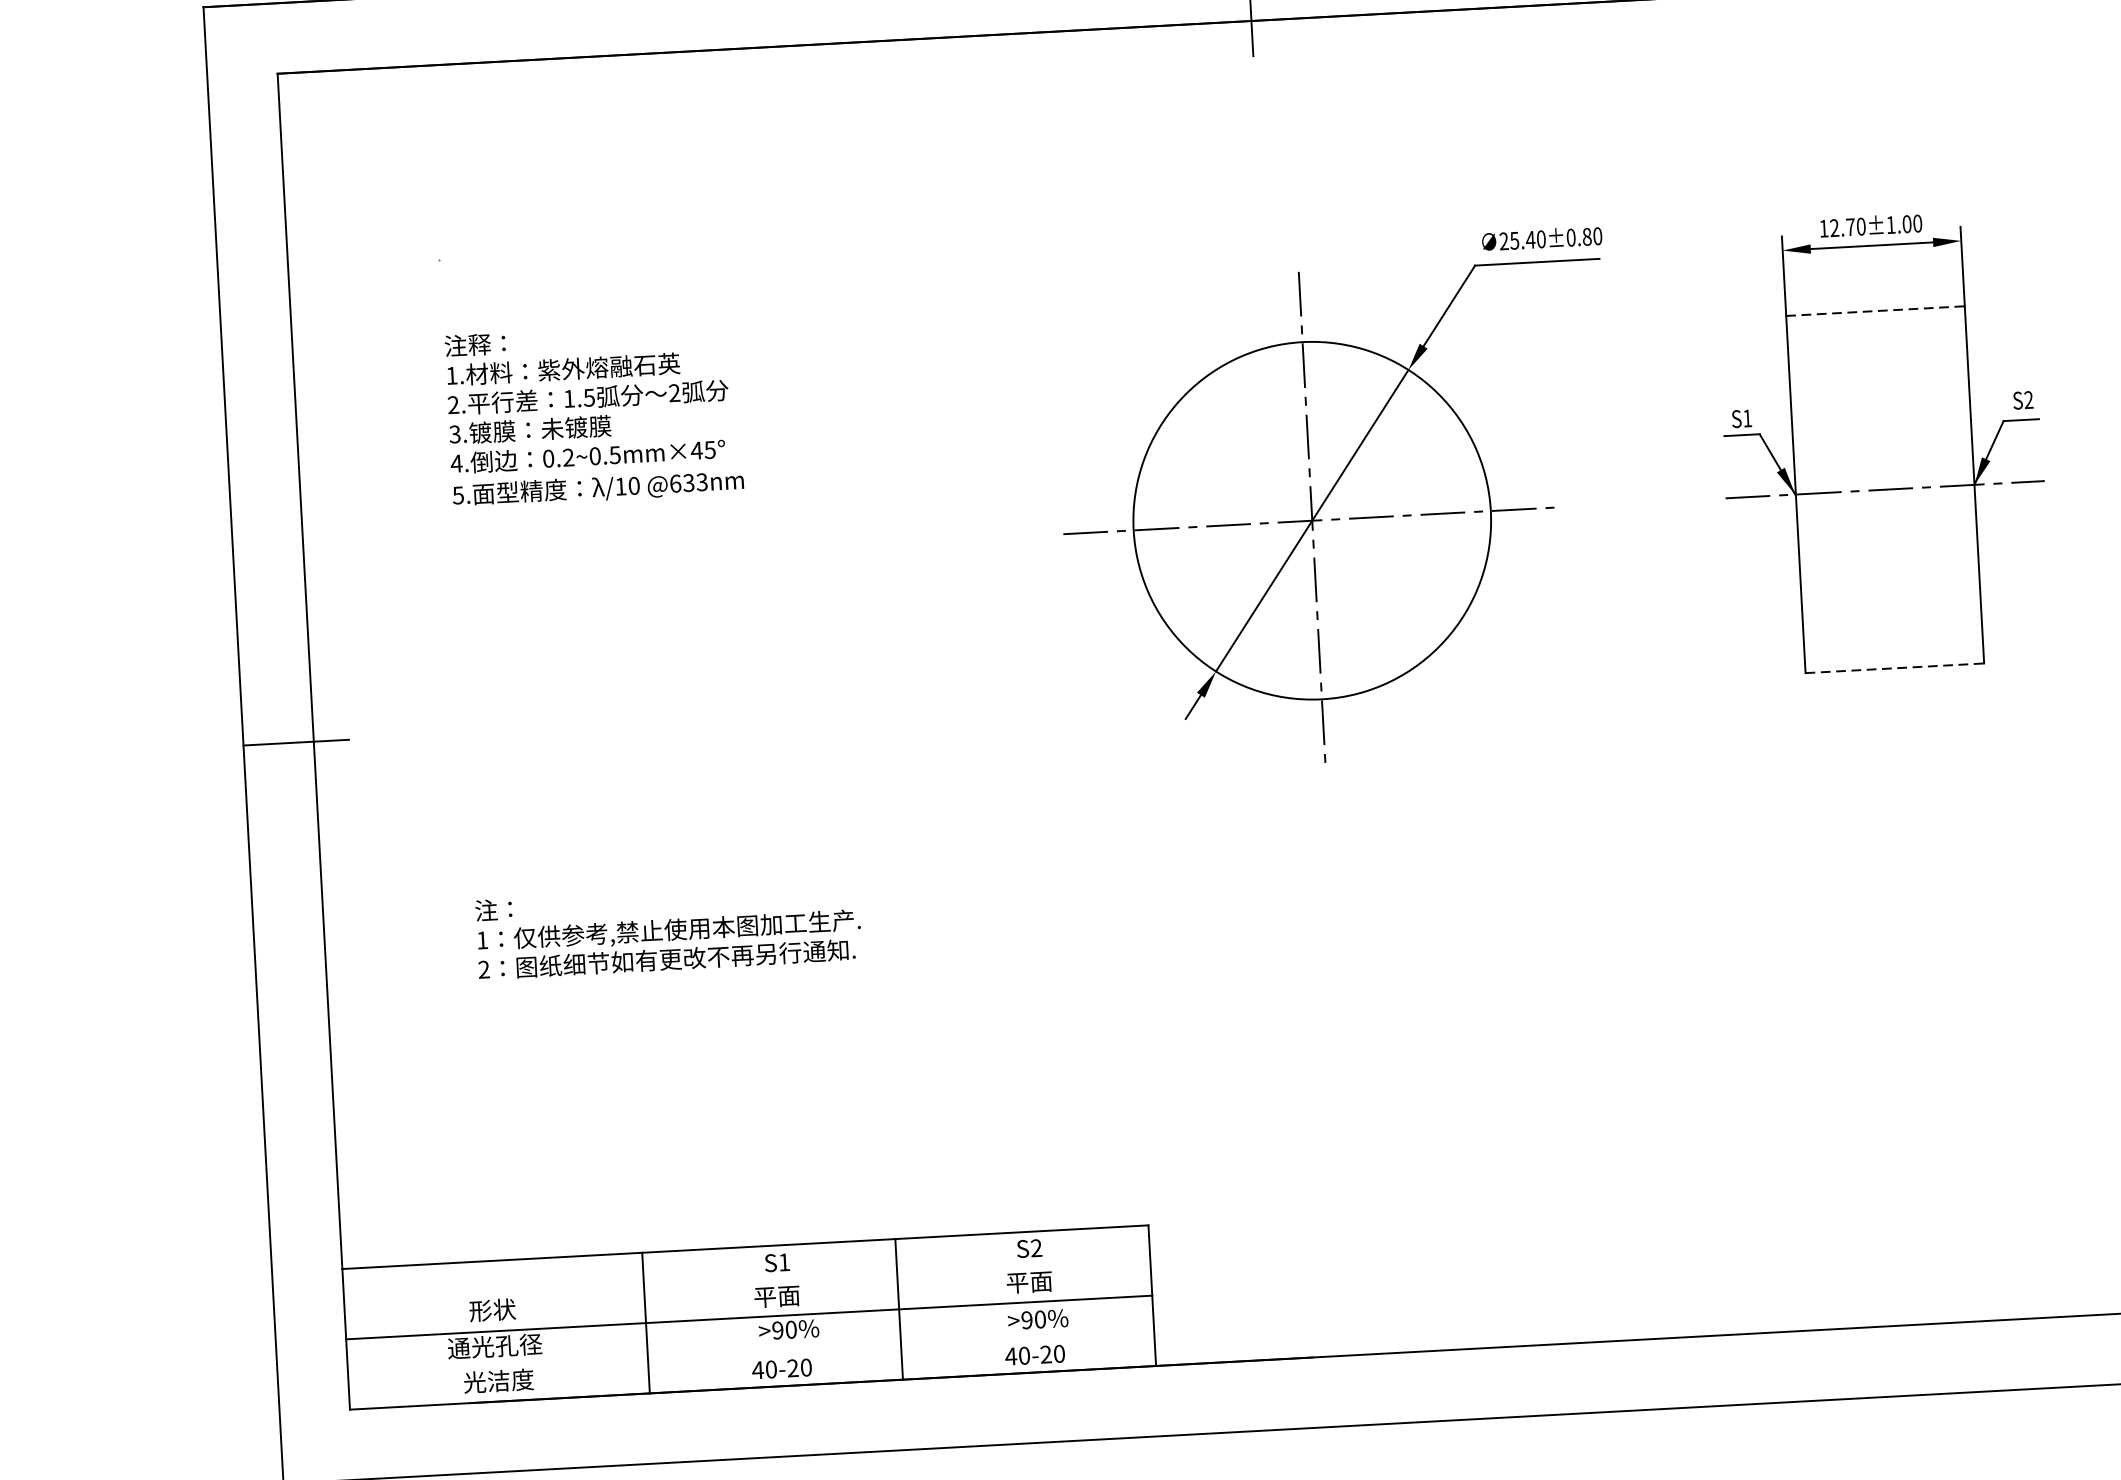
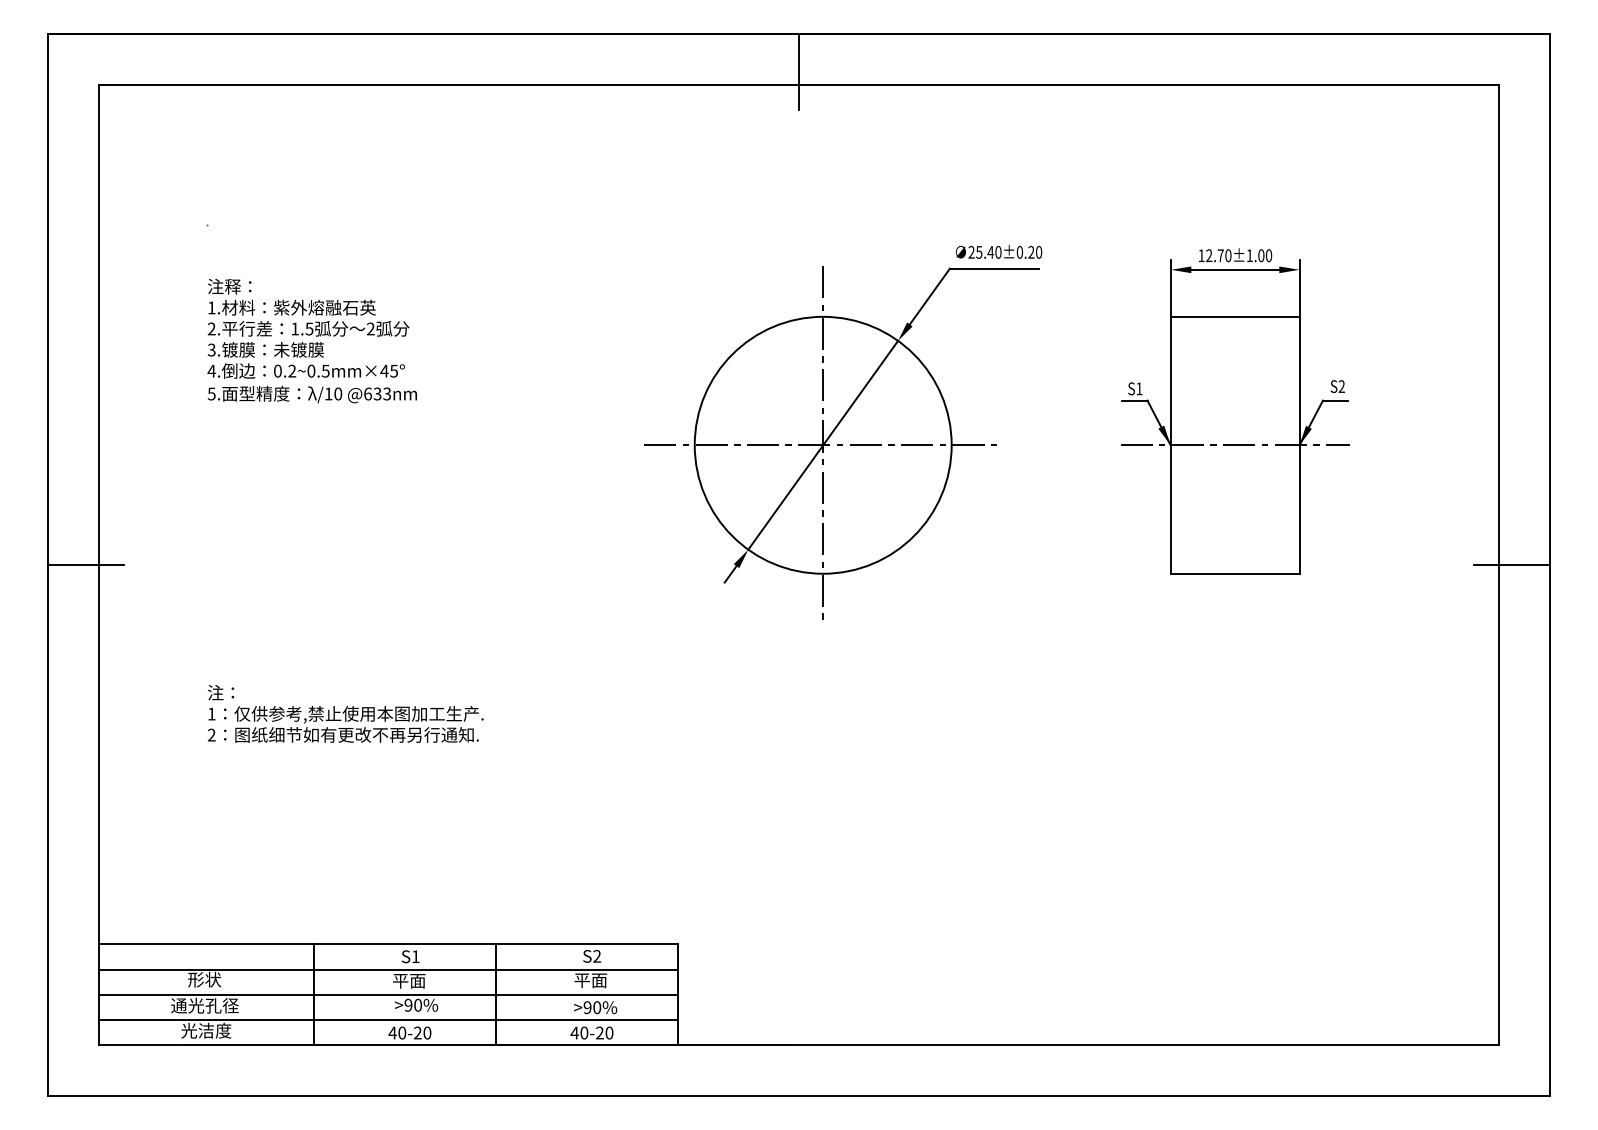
text: (1587, 237) -> (1031, 252), 25.40±0.80 -> 25.40±0.20
line: (1875, 310) -> (1235, 316), dashed -> solid
line: (1895, 667) -> (1235, 573), dashed -> solid
line: (747, 1282) -> (388, 969), added
line: (751, 1353) -> (388, 1020), added

